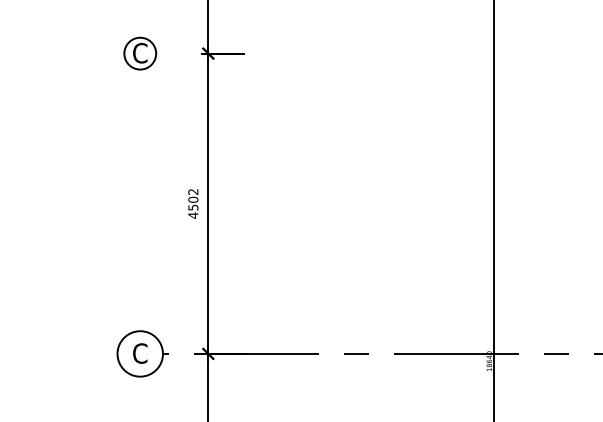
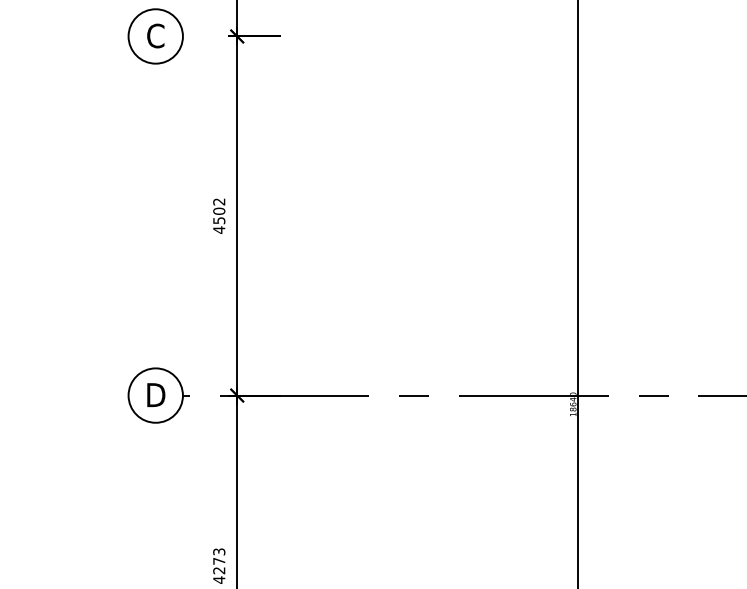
circle: (140, 53) -> (155, 36), size x1.43
text: (140, 353) -> (156, 394), C -> D

